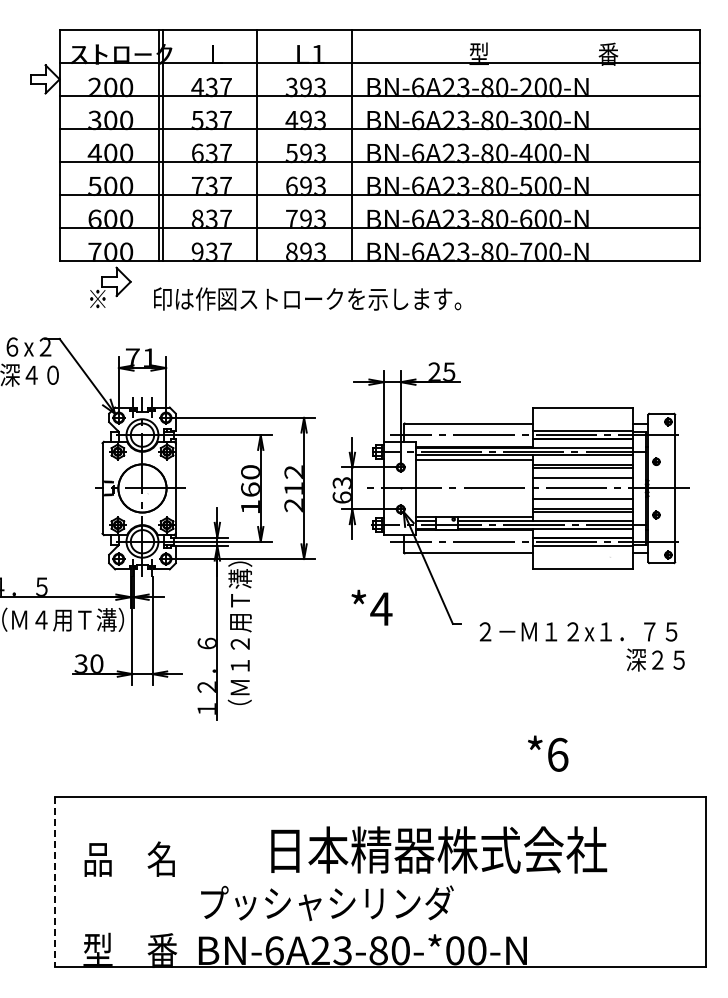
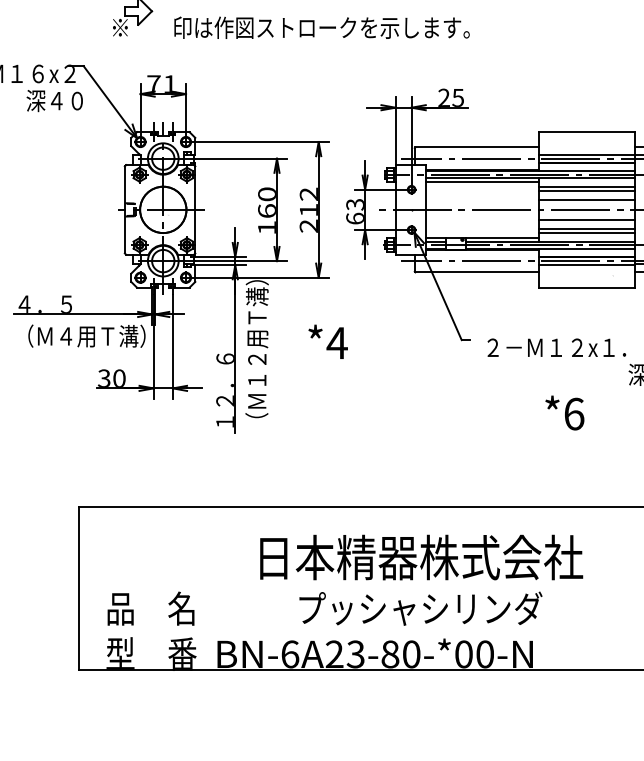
text: (371, 607) -> (327, 341), moved
text: (548, 753) -> (565, 412), moved
text: (439, 849) -> (421, 557), moved
text: (129, 858) -> (150, 608), moved
line: (54, 882) -> (78, 588), dashed -> solid
text: (327, 902) -> (420, 608), moved

